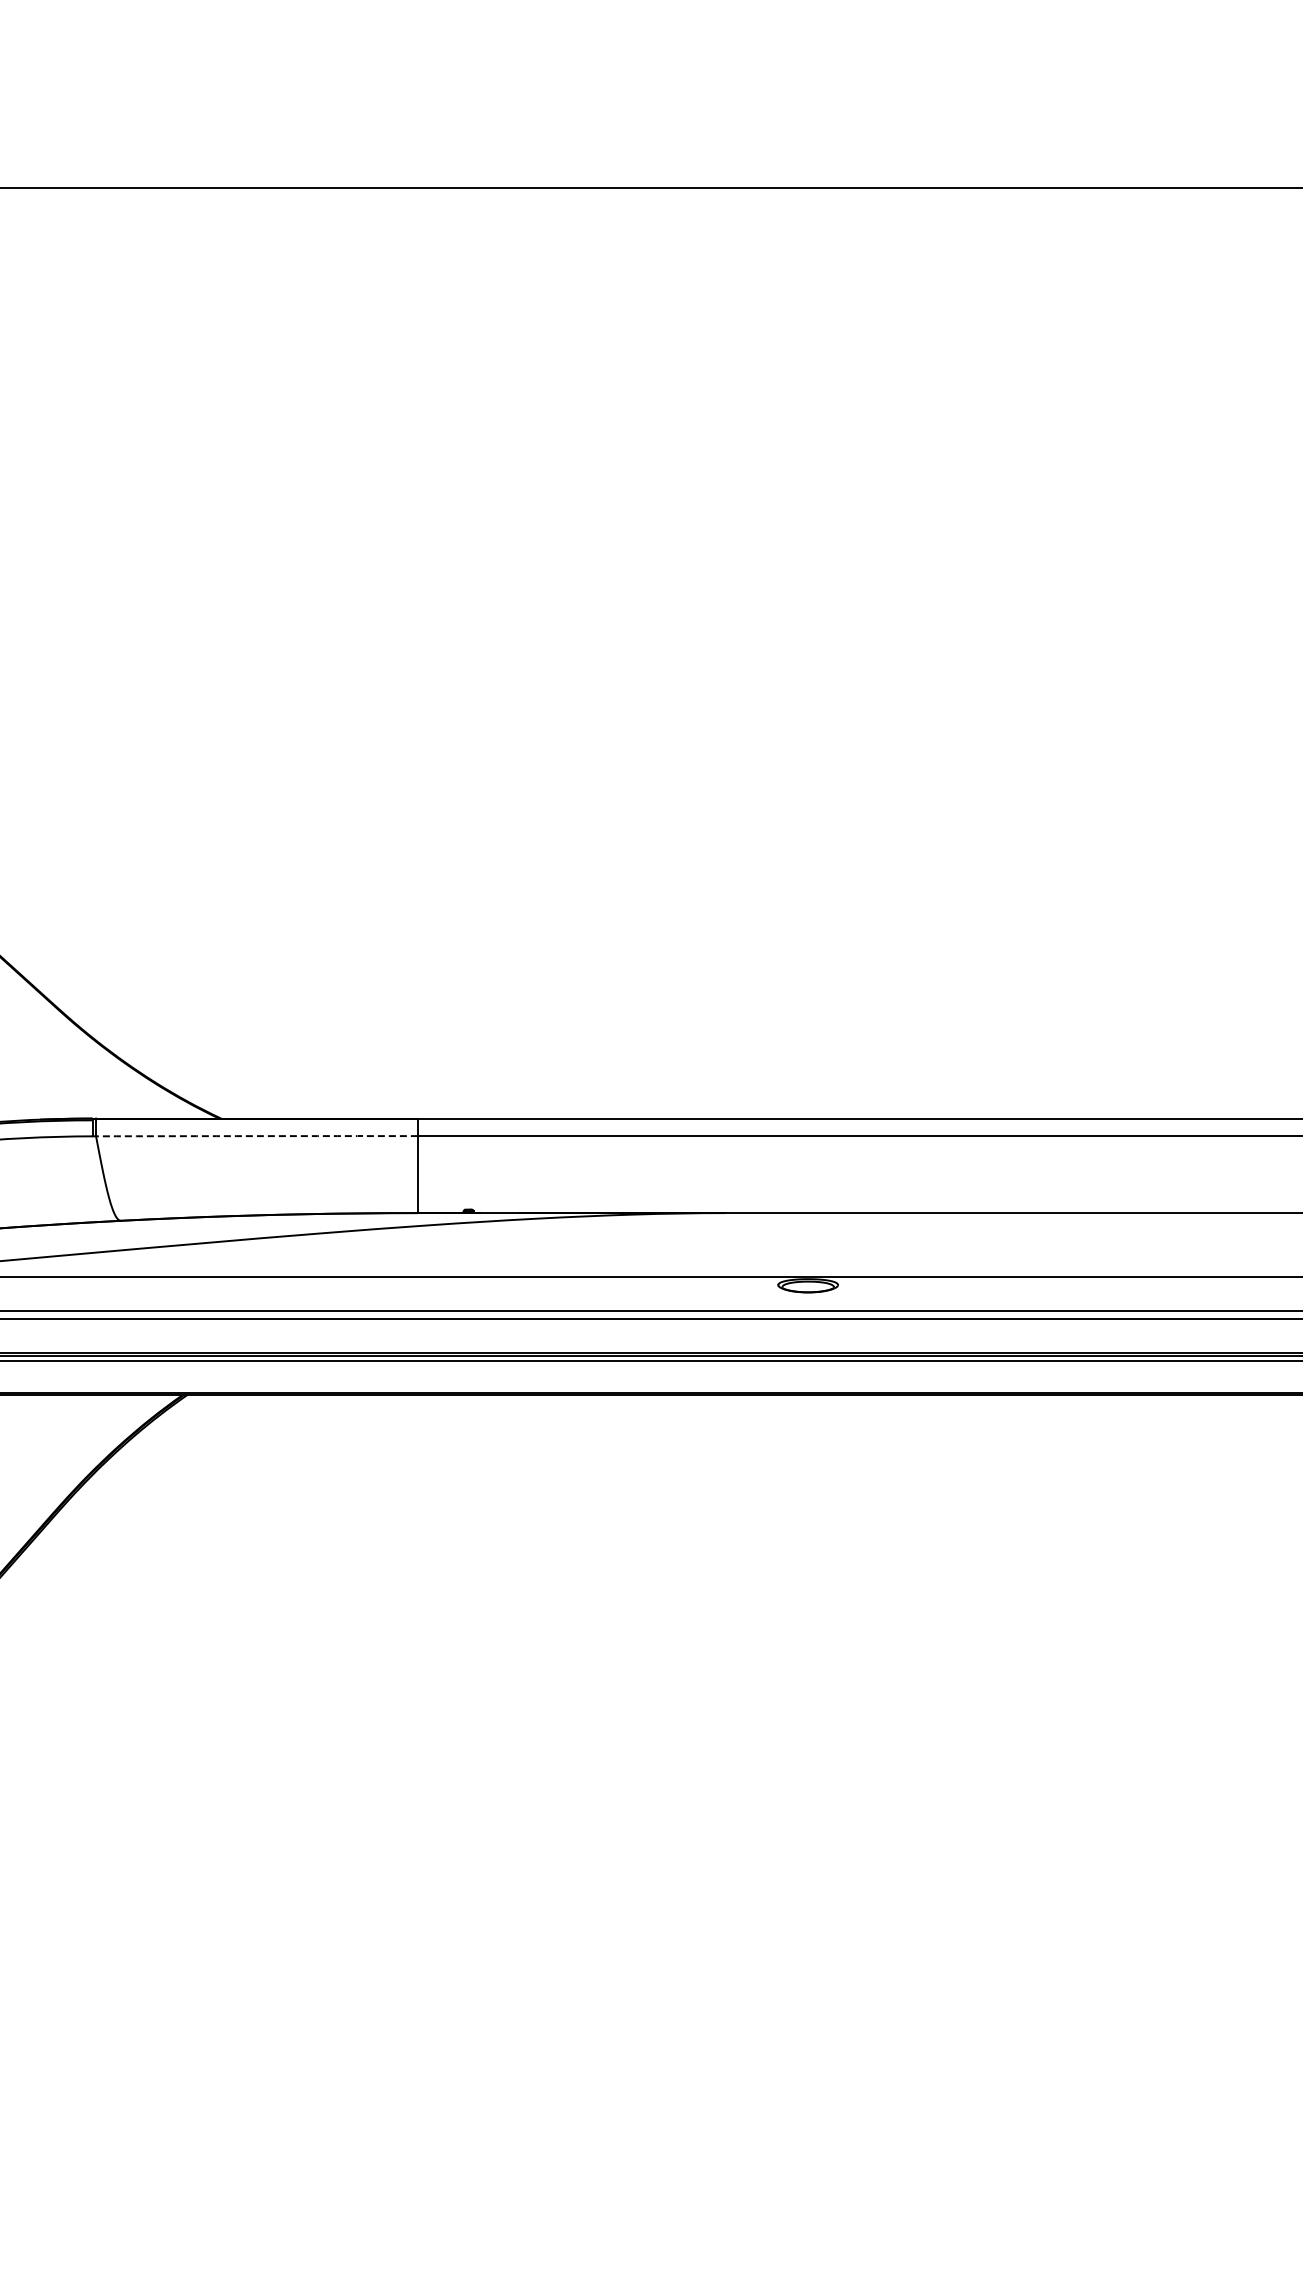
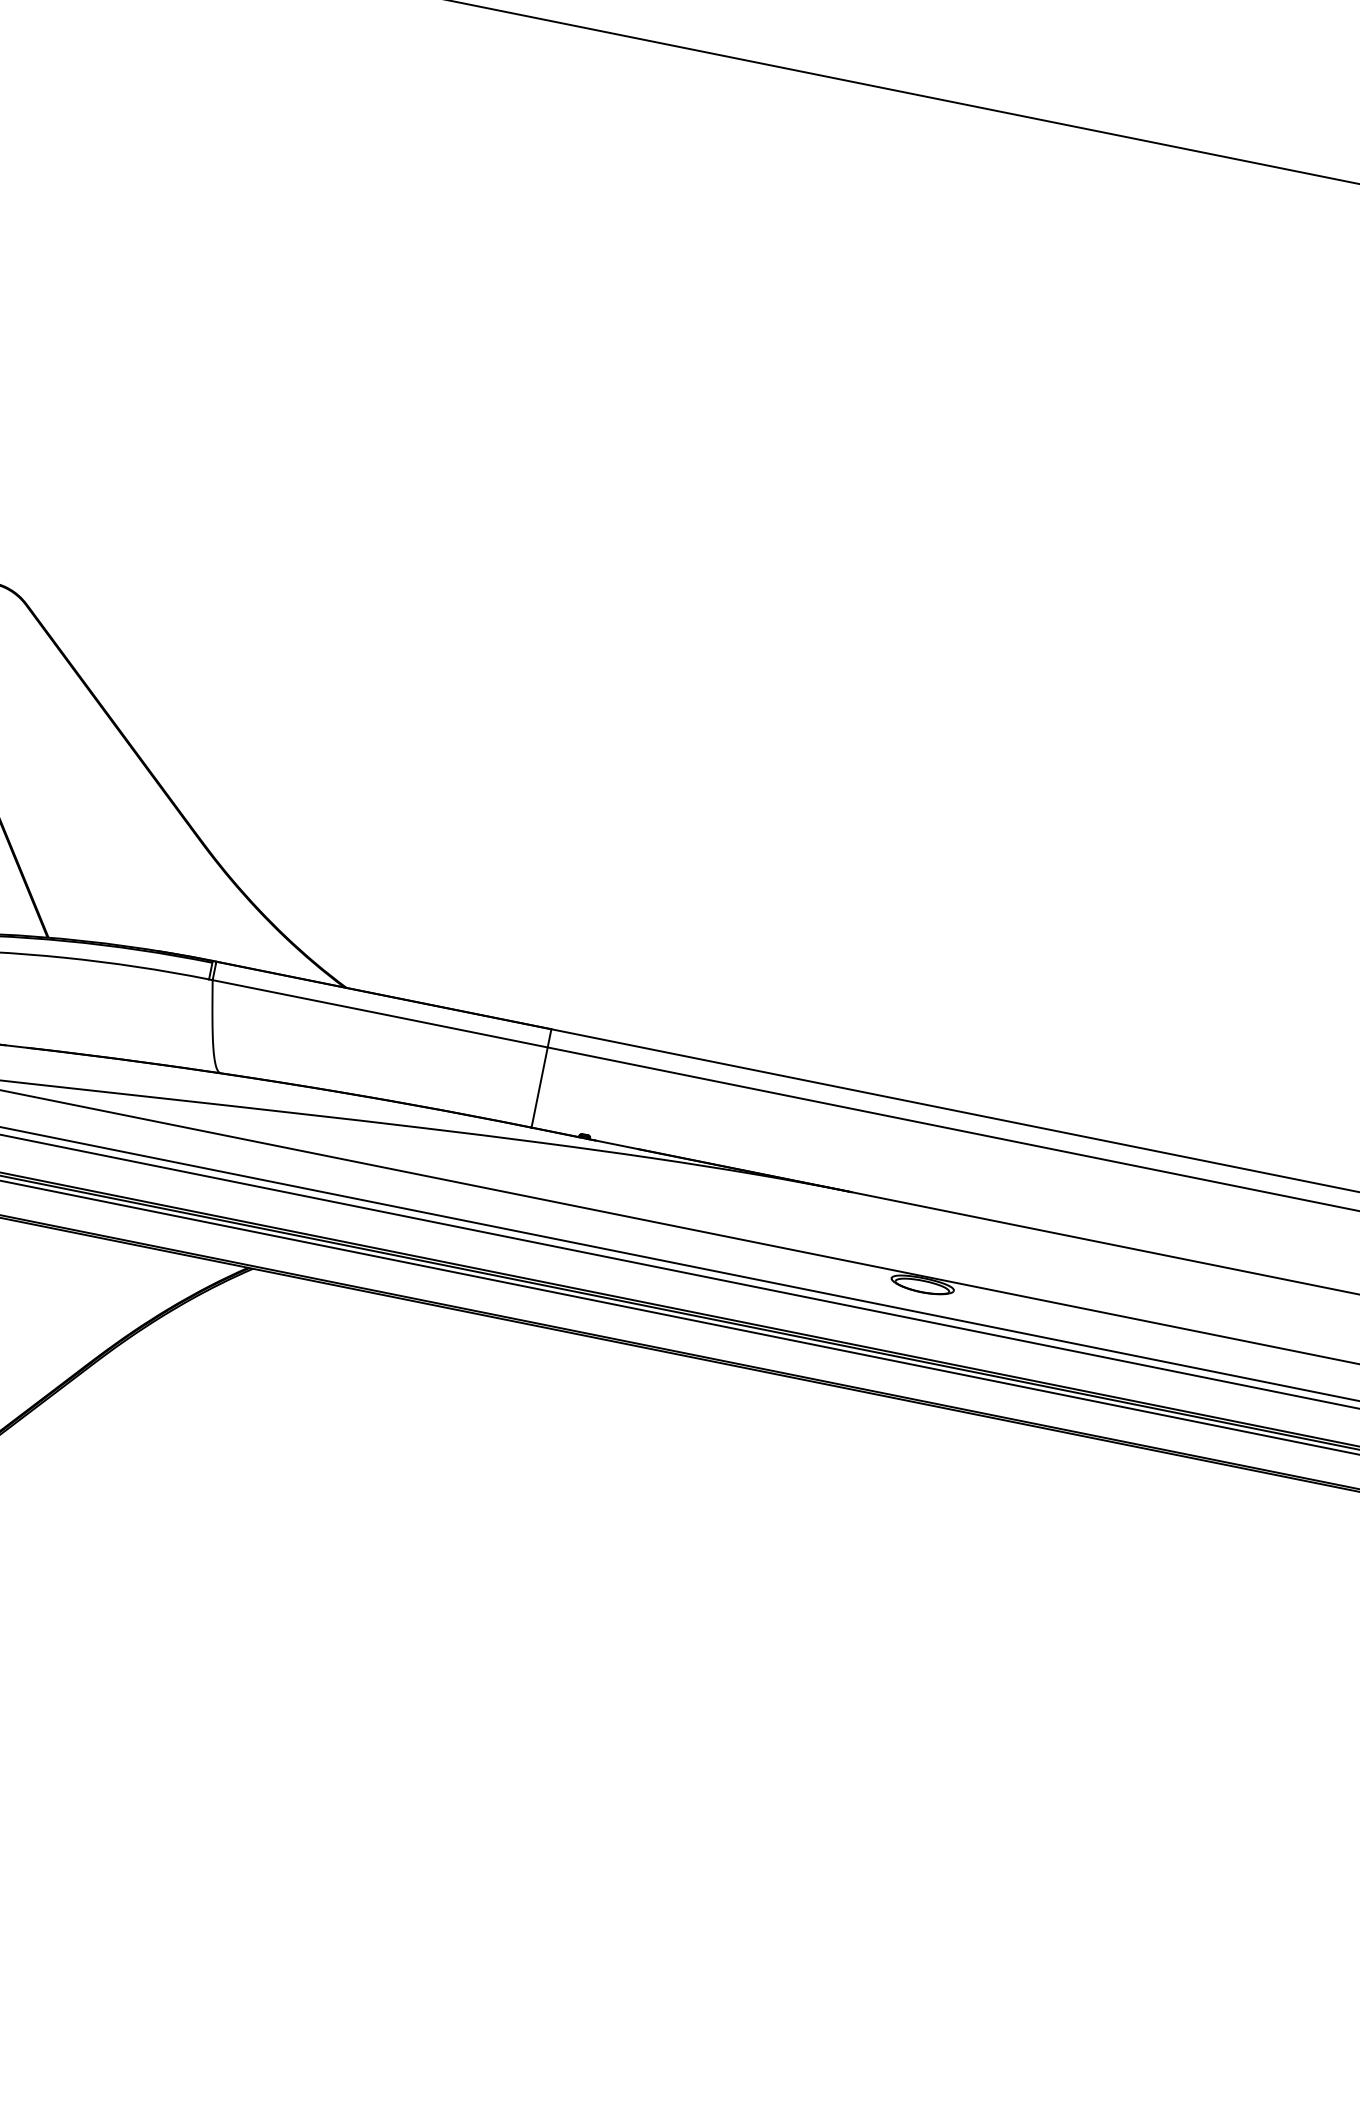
arc: (256, 1136) -> (379, 1014), dashed -> solid

